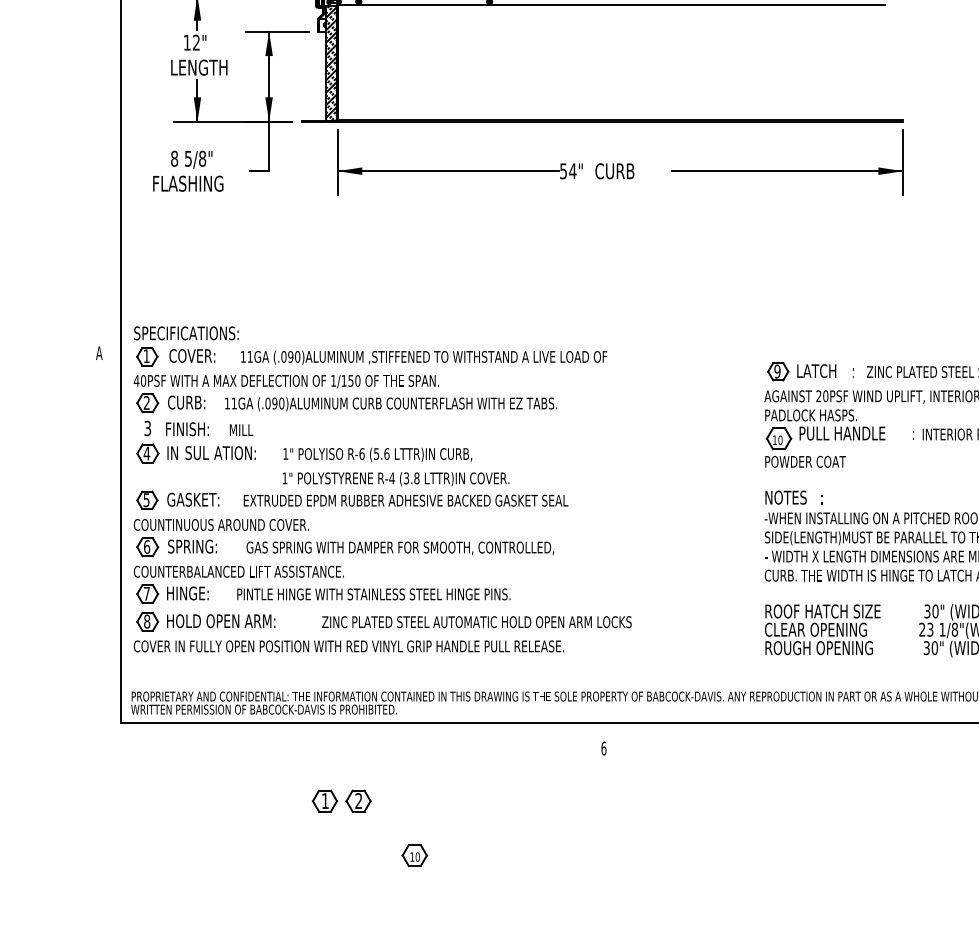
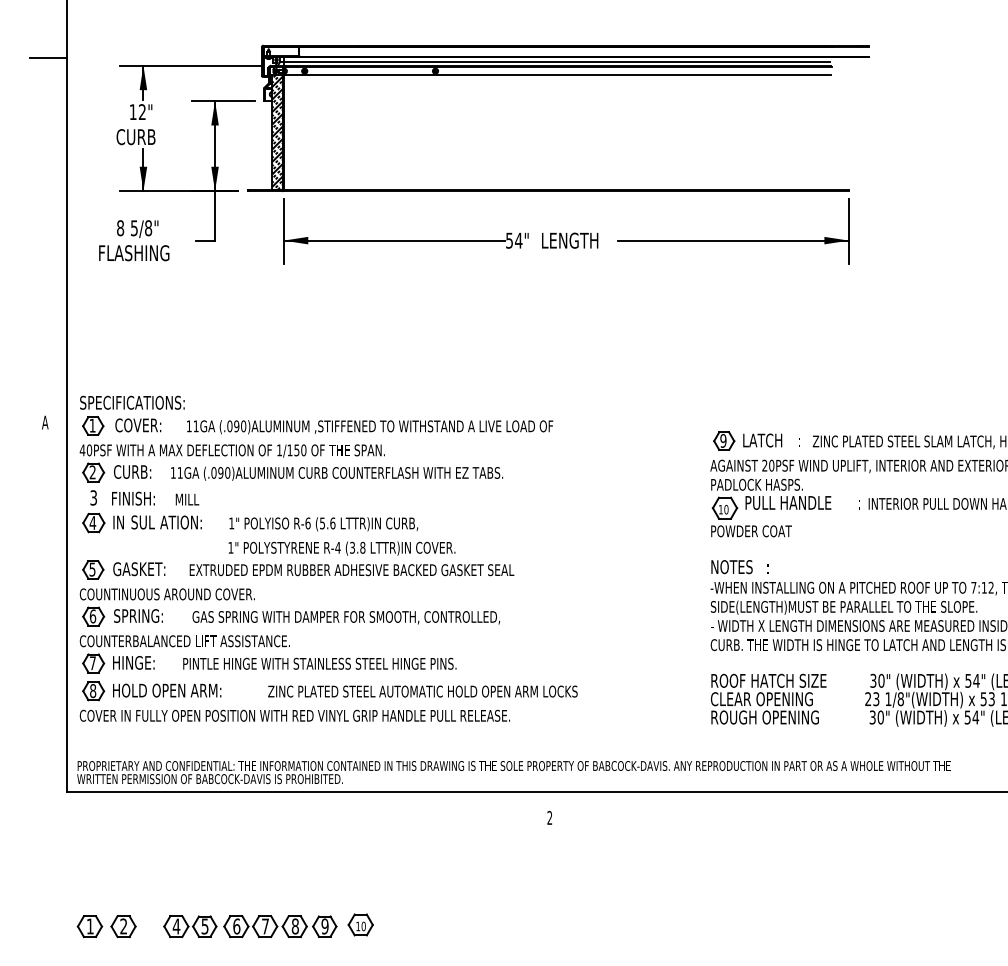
text: (198, 68) -> (144, 137), LENGTH -> CURB
text: (623, 171) -> (569, 240), CURB -> LENGTH
text: (603, 748) -> (549, 817), 6 -> 2
part: (341, 801) -> (106, 926), moved
part: (304, 857) -> (250, 926), added

